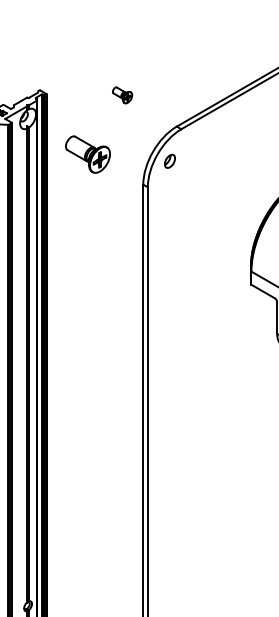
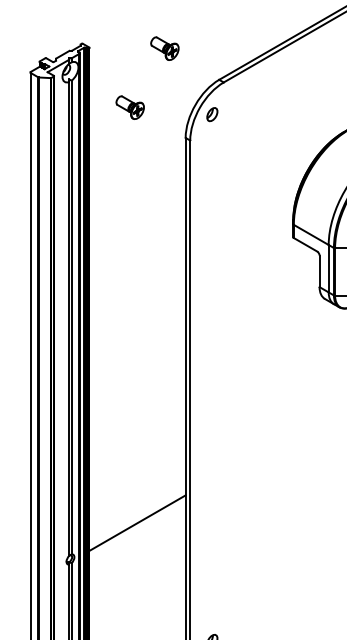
part: (122, 95) -> (164, 48), size x1.43
part: (87, 154) -> (129, 107), size x0.62
line: (95, 569) -> (137, 522), added

